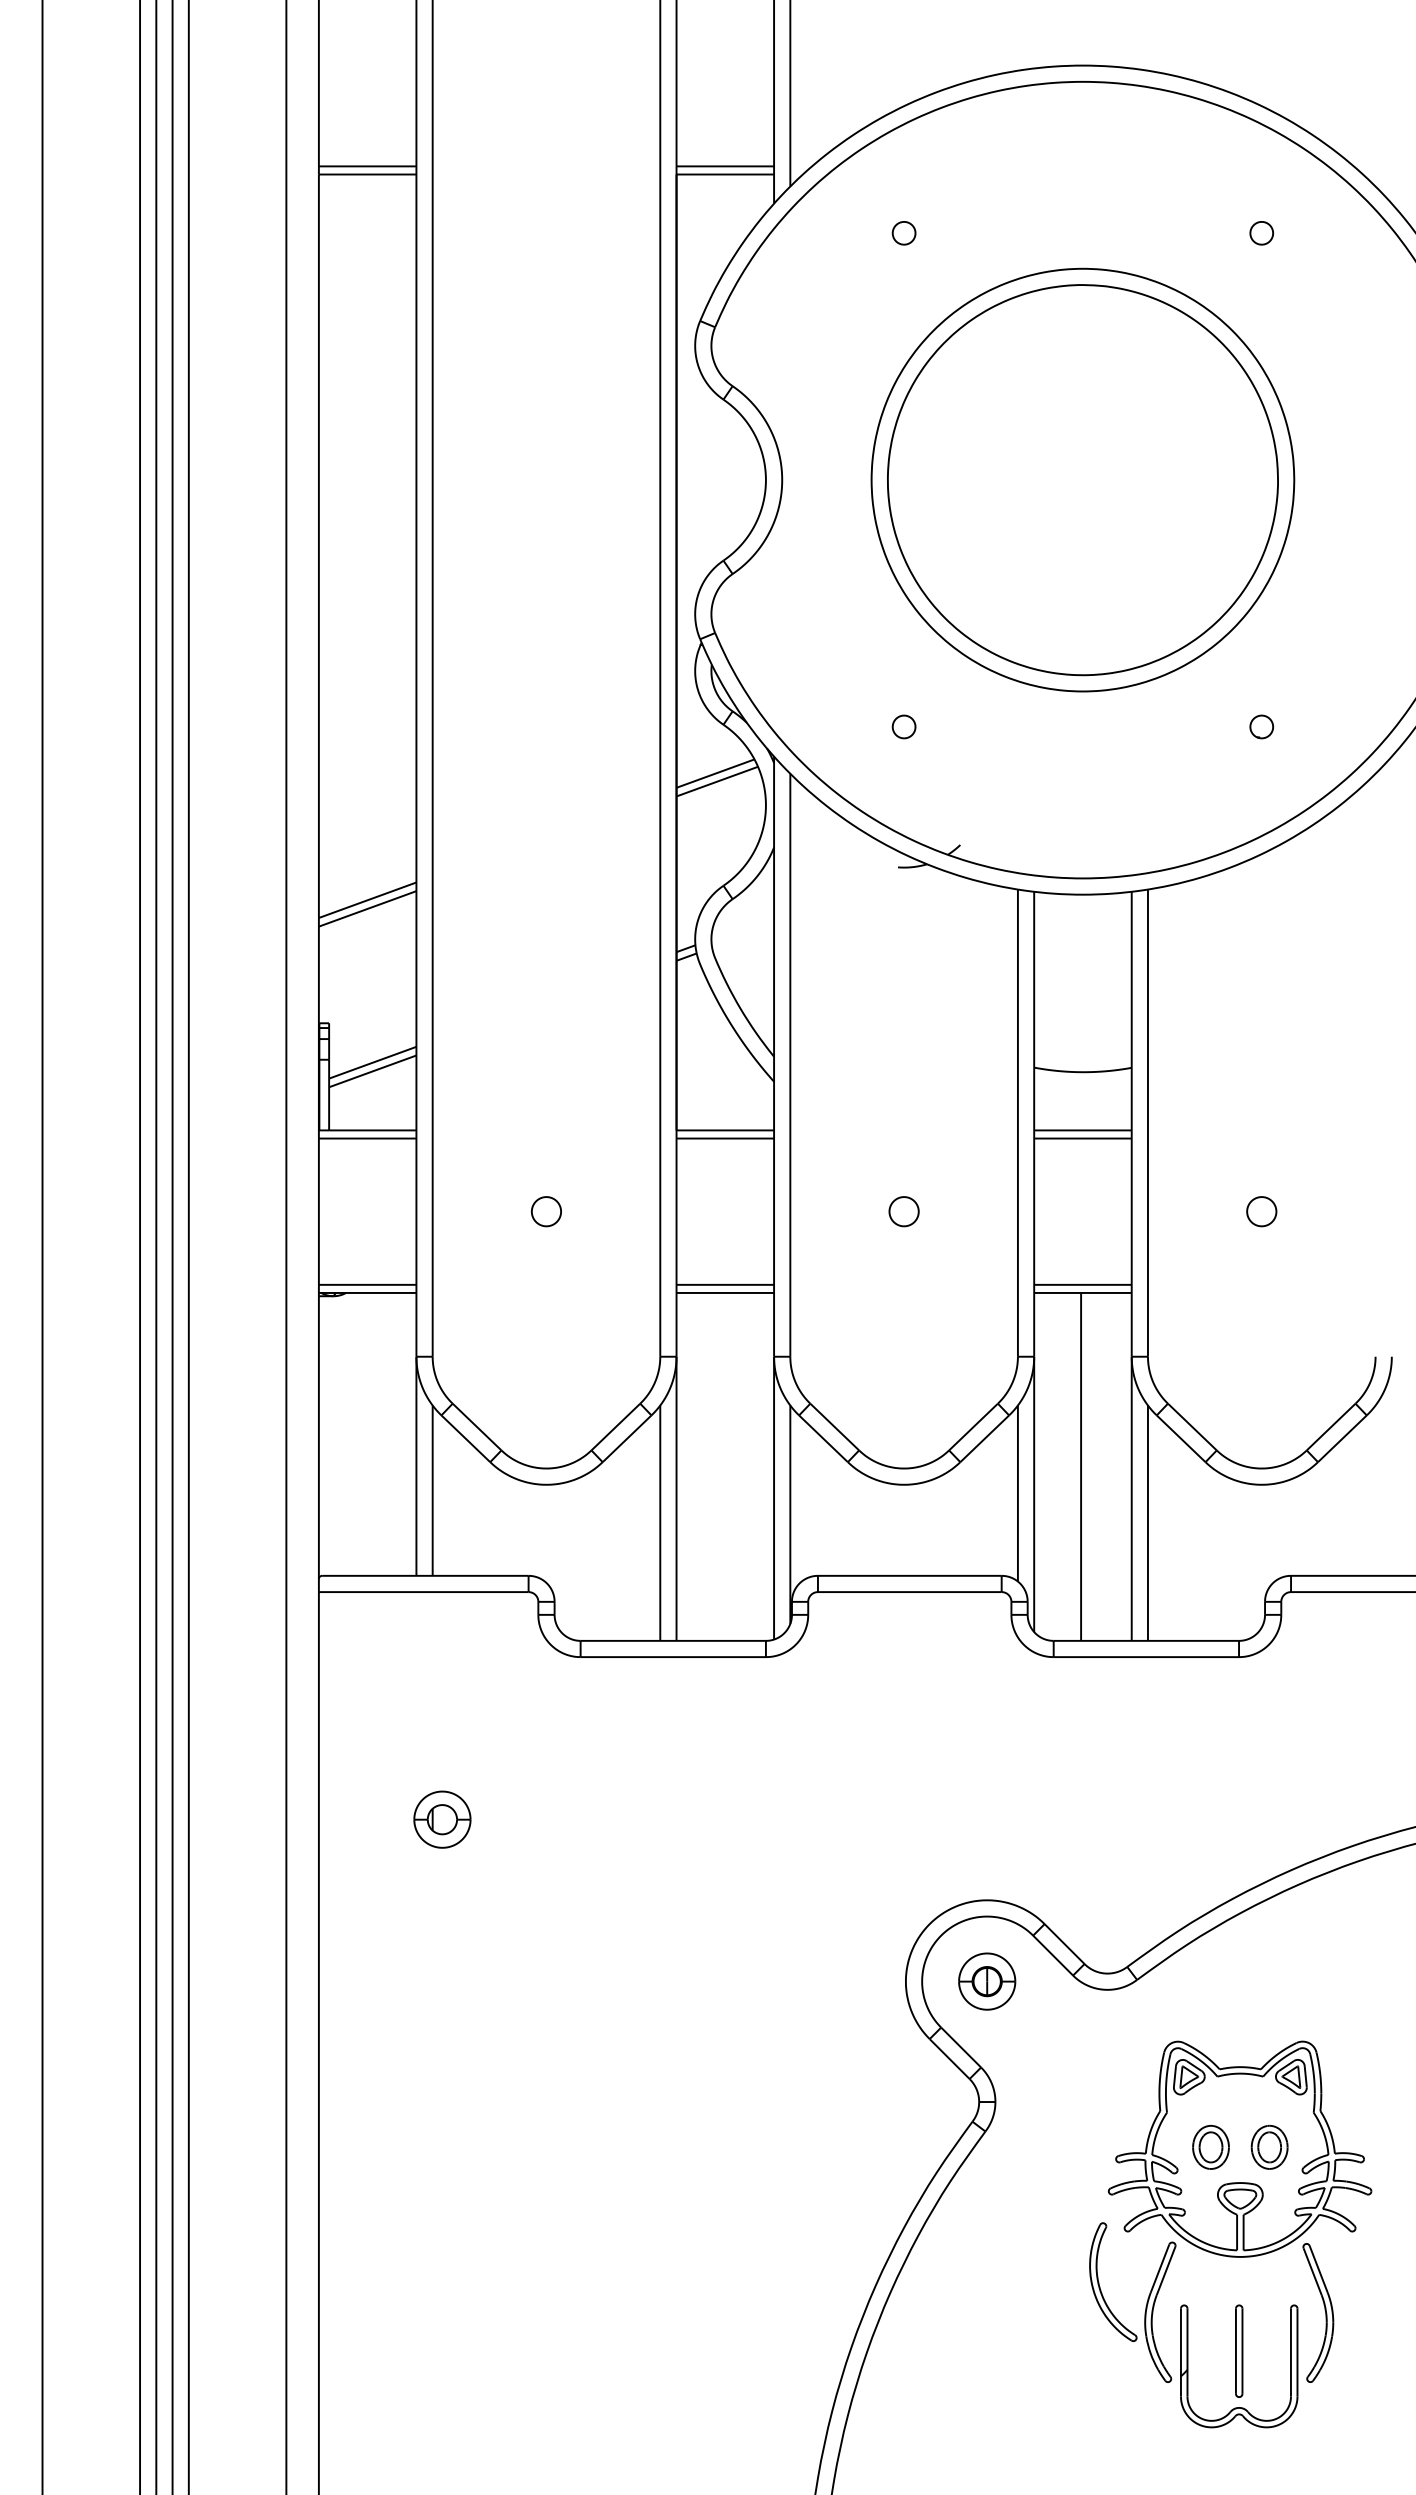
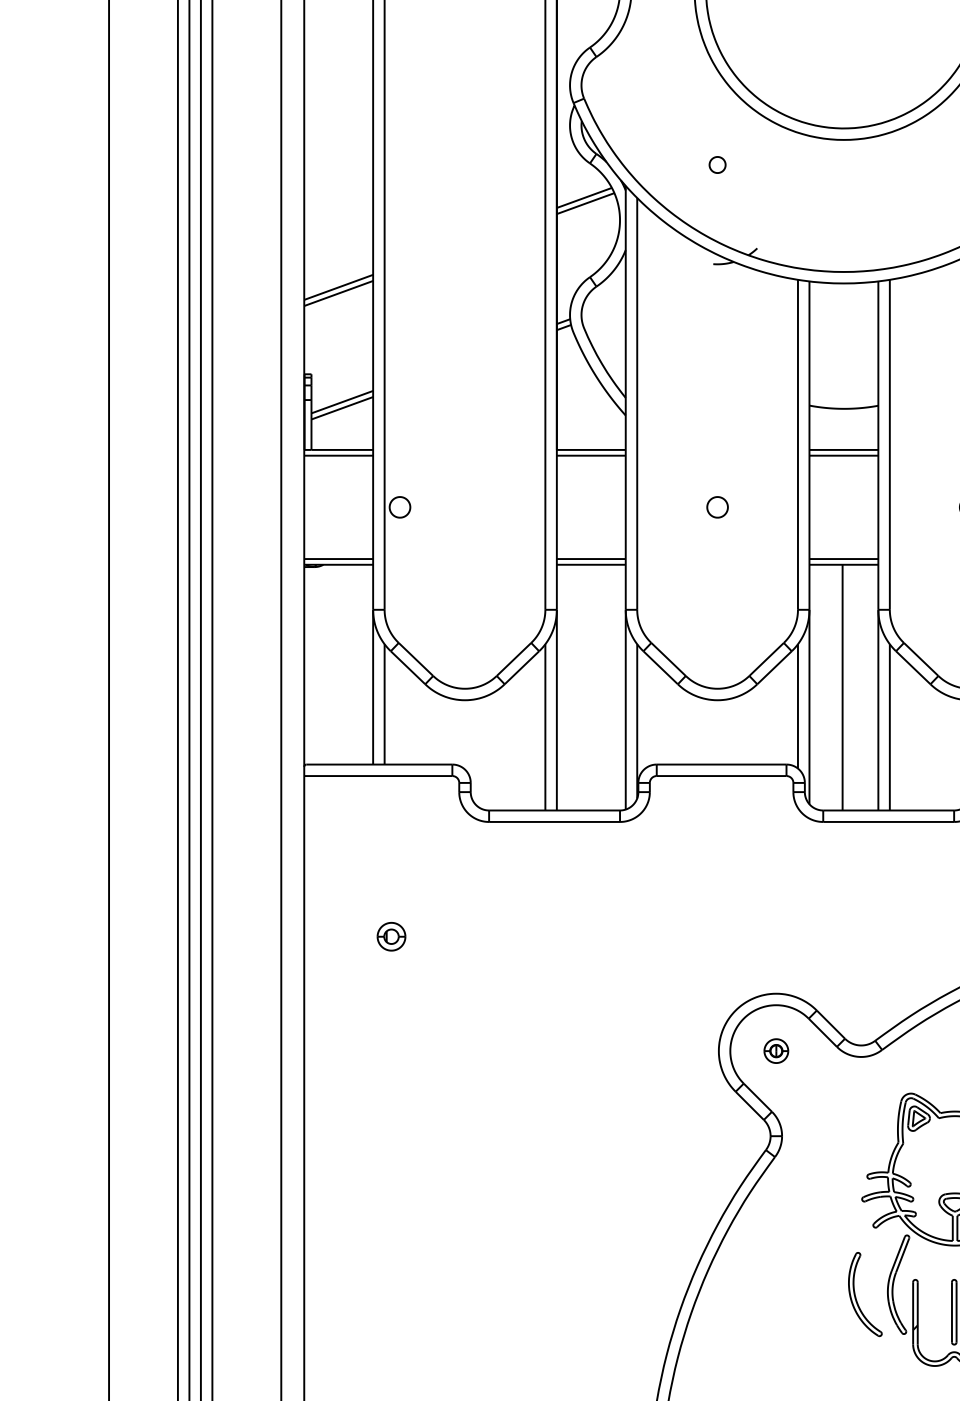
part: (546, 1211) -> (400, 507), moved
part: (442, 1819) -> (391, 936), size x0.7
part: (987, 1981) -> (776, 1051), size x0.6
part: (1210, 2146) -> (933, 1167), removed
part: (1100, 2286) -> (856, 1297), moved

